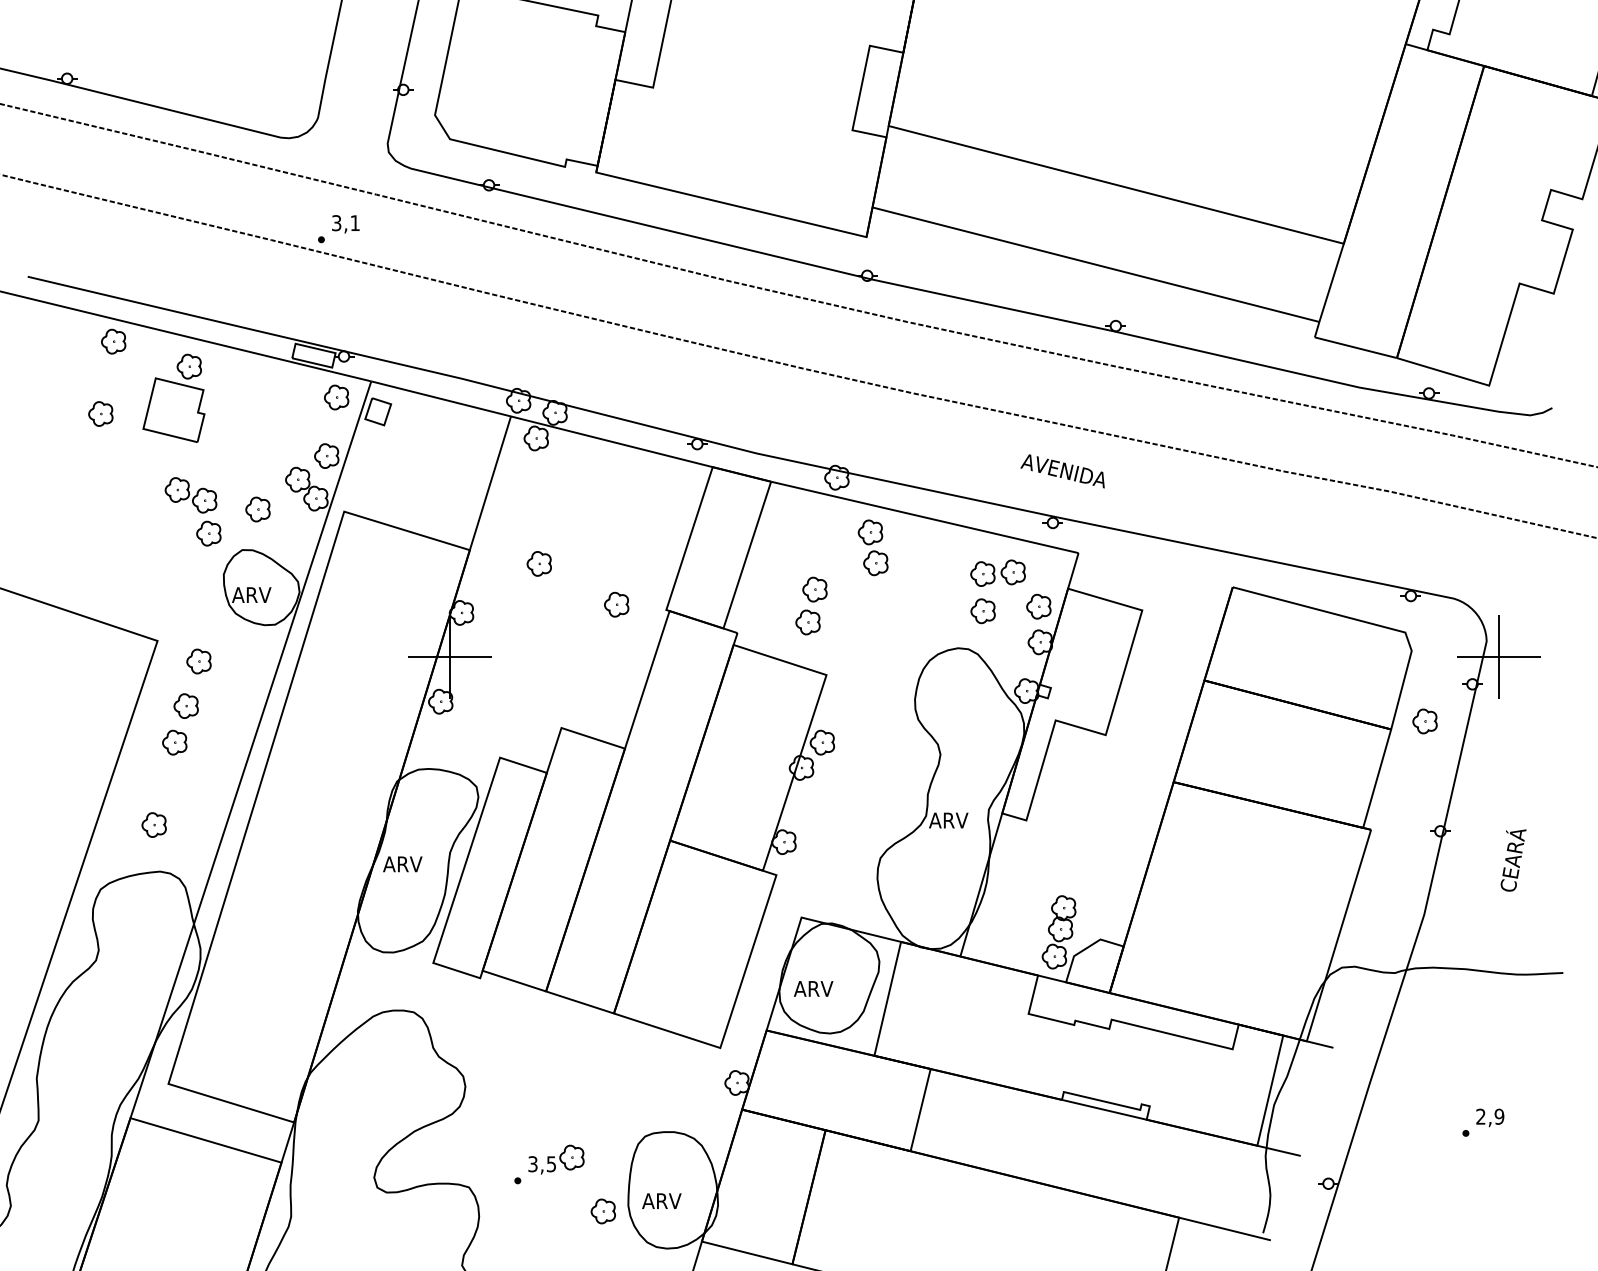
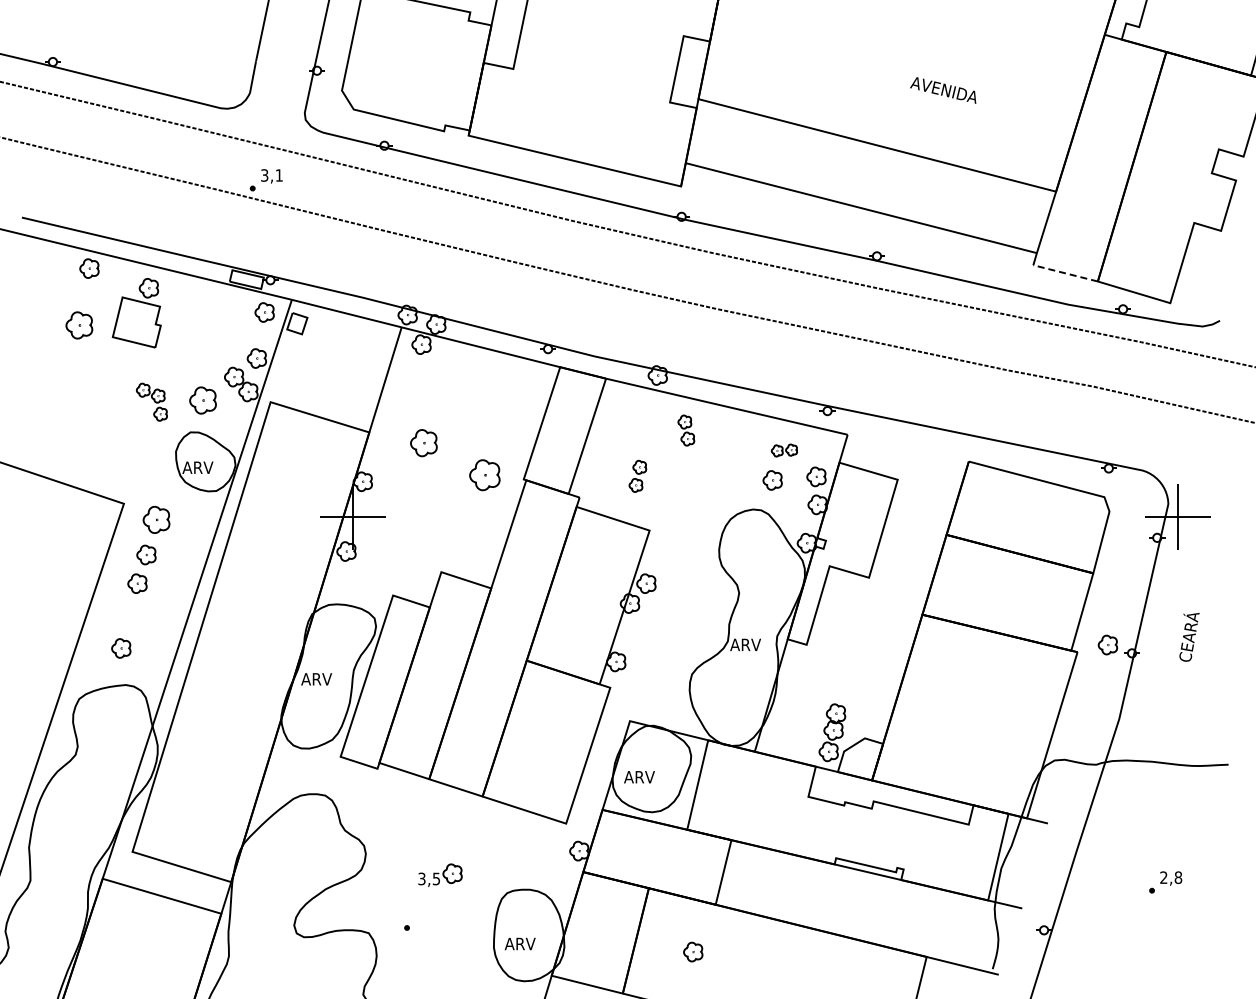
line: (1355, 347) -> (1065, 273), solid -> dashed
part: (100, 414) -> (79, 325), size x1.4
text: (1063, 471) -> (943, 90), moved
part: (257, 509) -> (202, 400), size x1.4
part: (192, 510) -> (151, 401), size x0.7
part: (873, 547) -> (686, 430), size x0.7
part: (538, 564) -> (423, 443), size x1.4
part: (998, 573) -> (784, 450), size x0.6
part: (616, 604) -> (484, 475), size x1.6
part: (811, 606) -> (637, 476), size x0.7
part: (198, 660) -> (156, 519), size x1.4
part: (1424, 720) -> (1107, 644), moved
text: (1513, 859) -> (1189, 636), moved
text: (1499, 1116) -> (1178, 877), 2,9 -> 2,8
part: (556, 1159) -> (440, 875), moved
part: (603, 1210) -> (693, 951), moved

